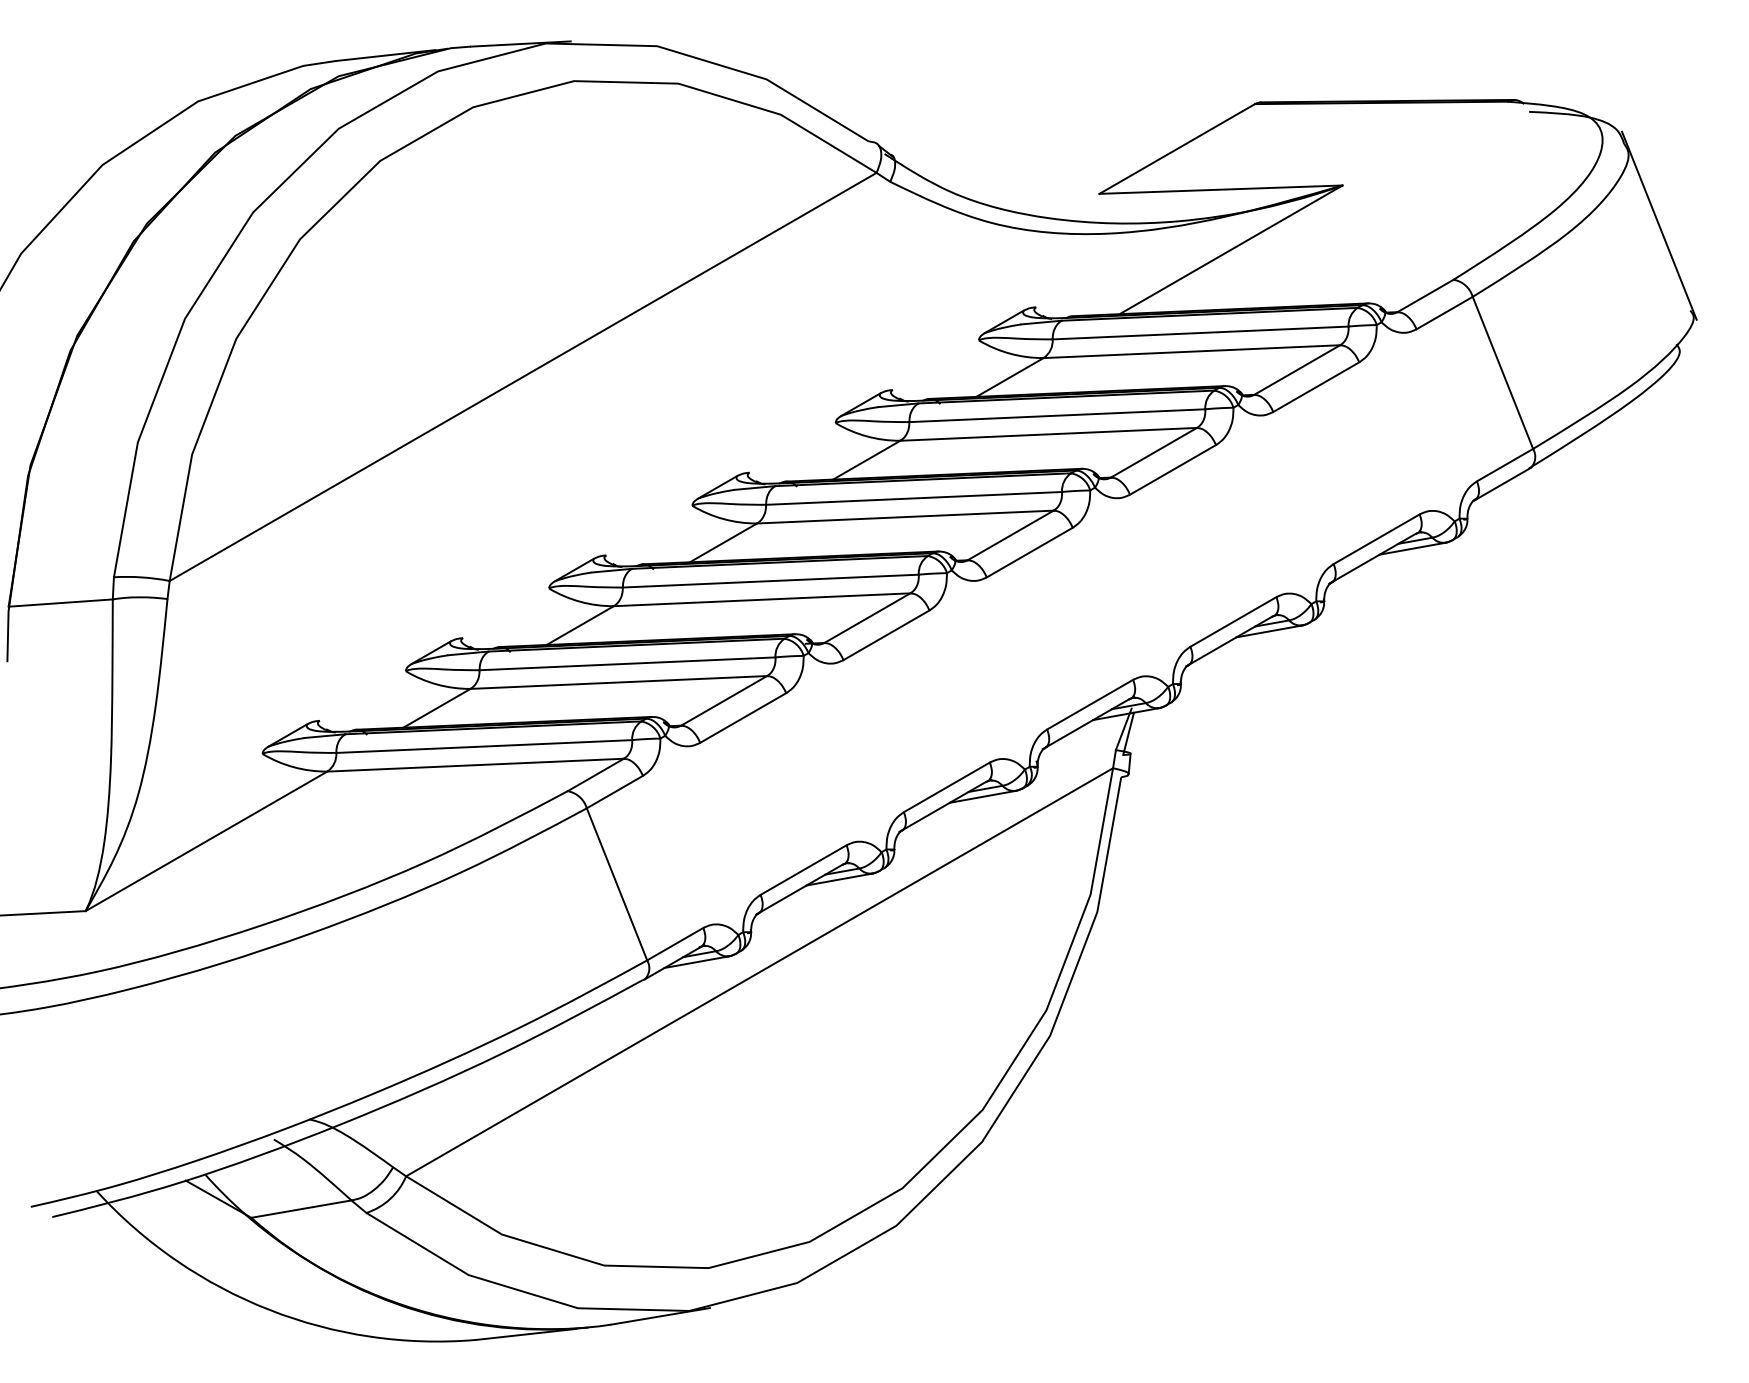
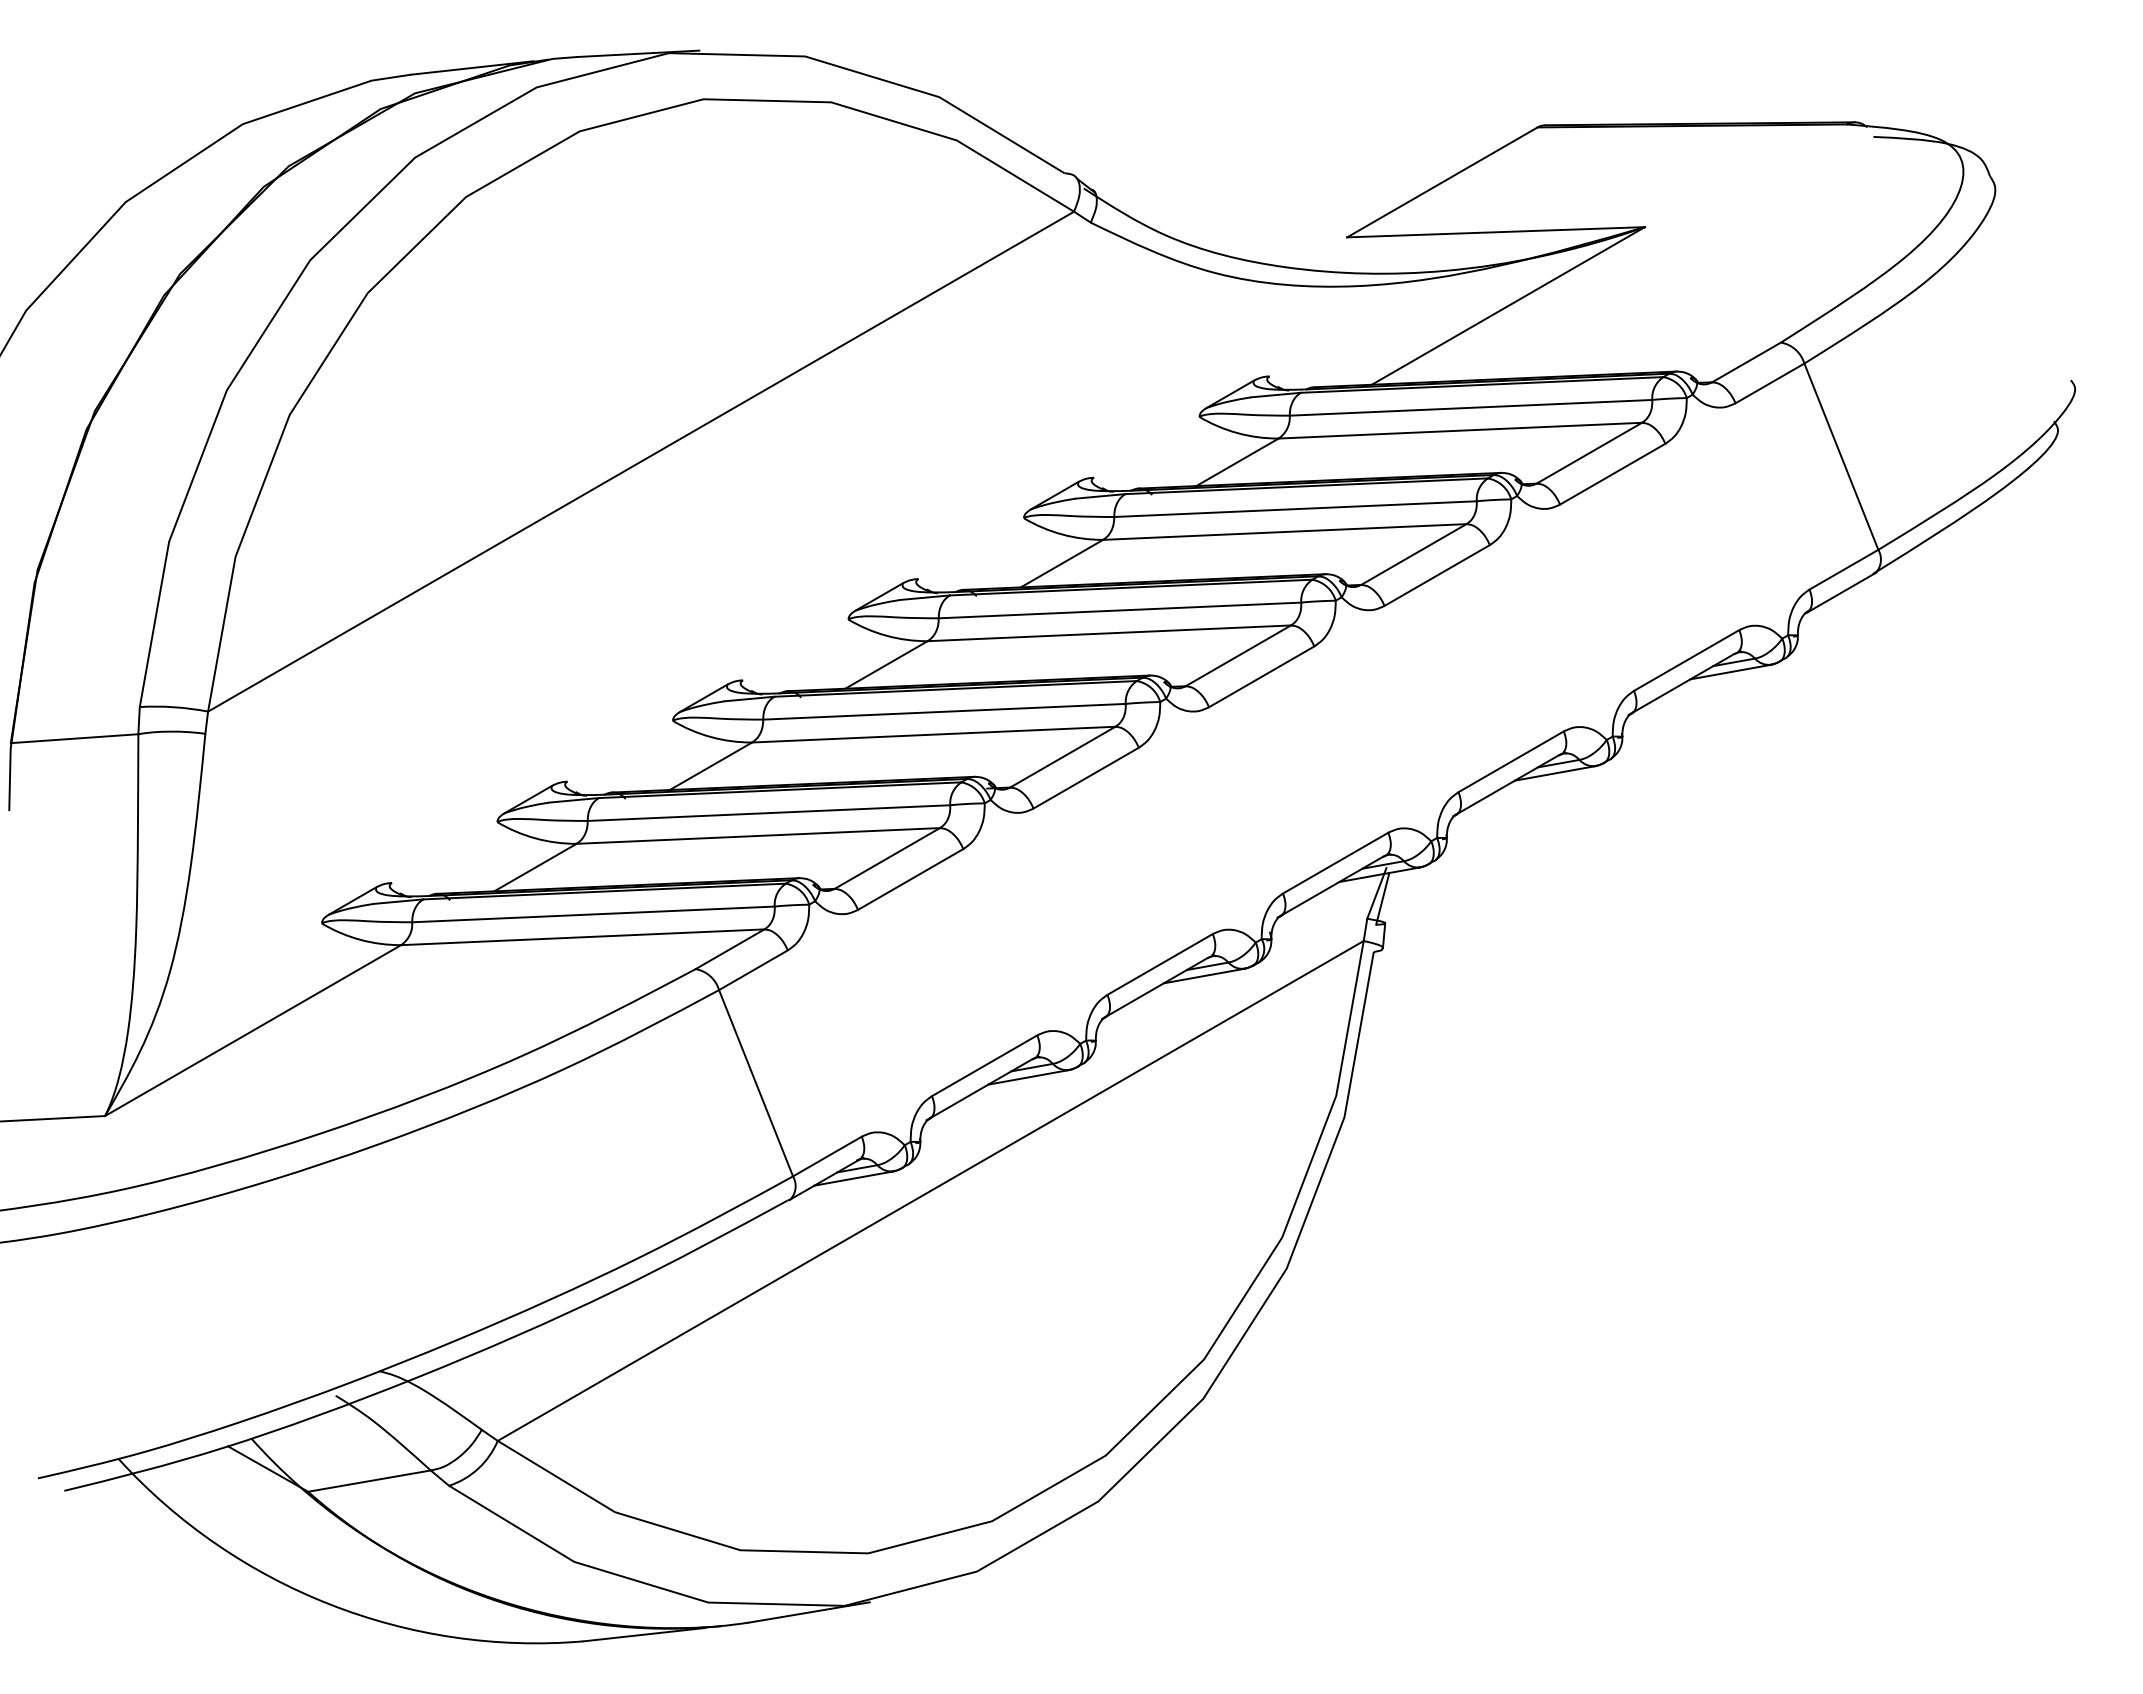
line: (1658, 225) -> (2032, 276), removed

